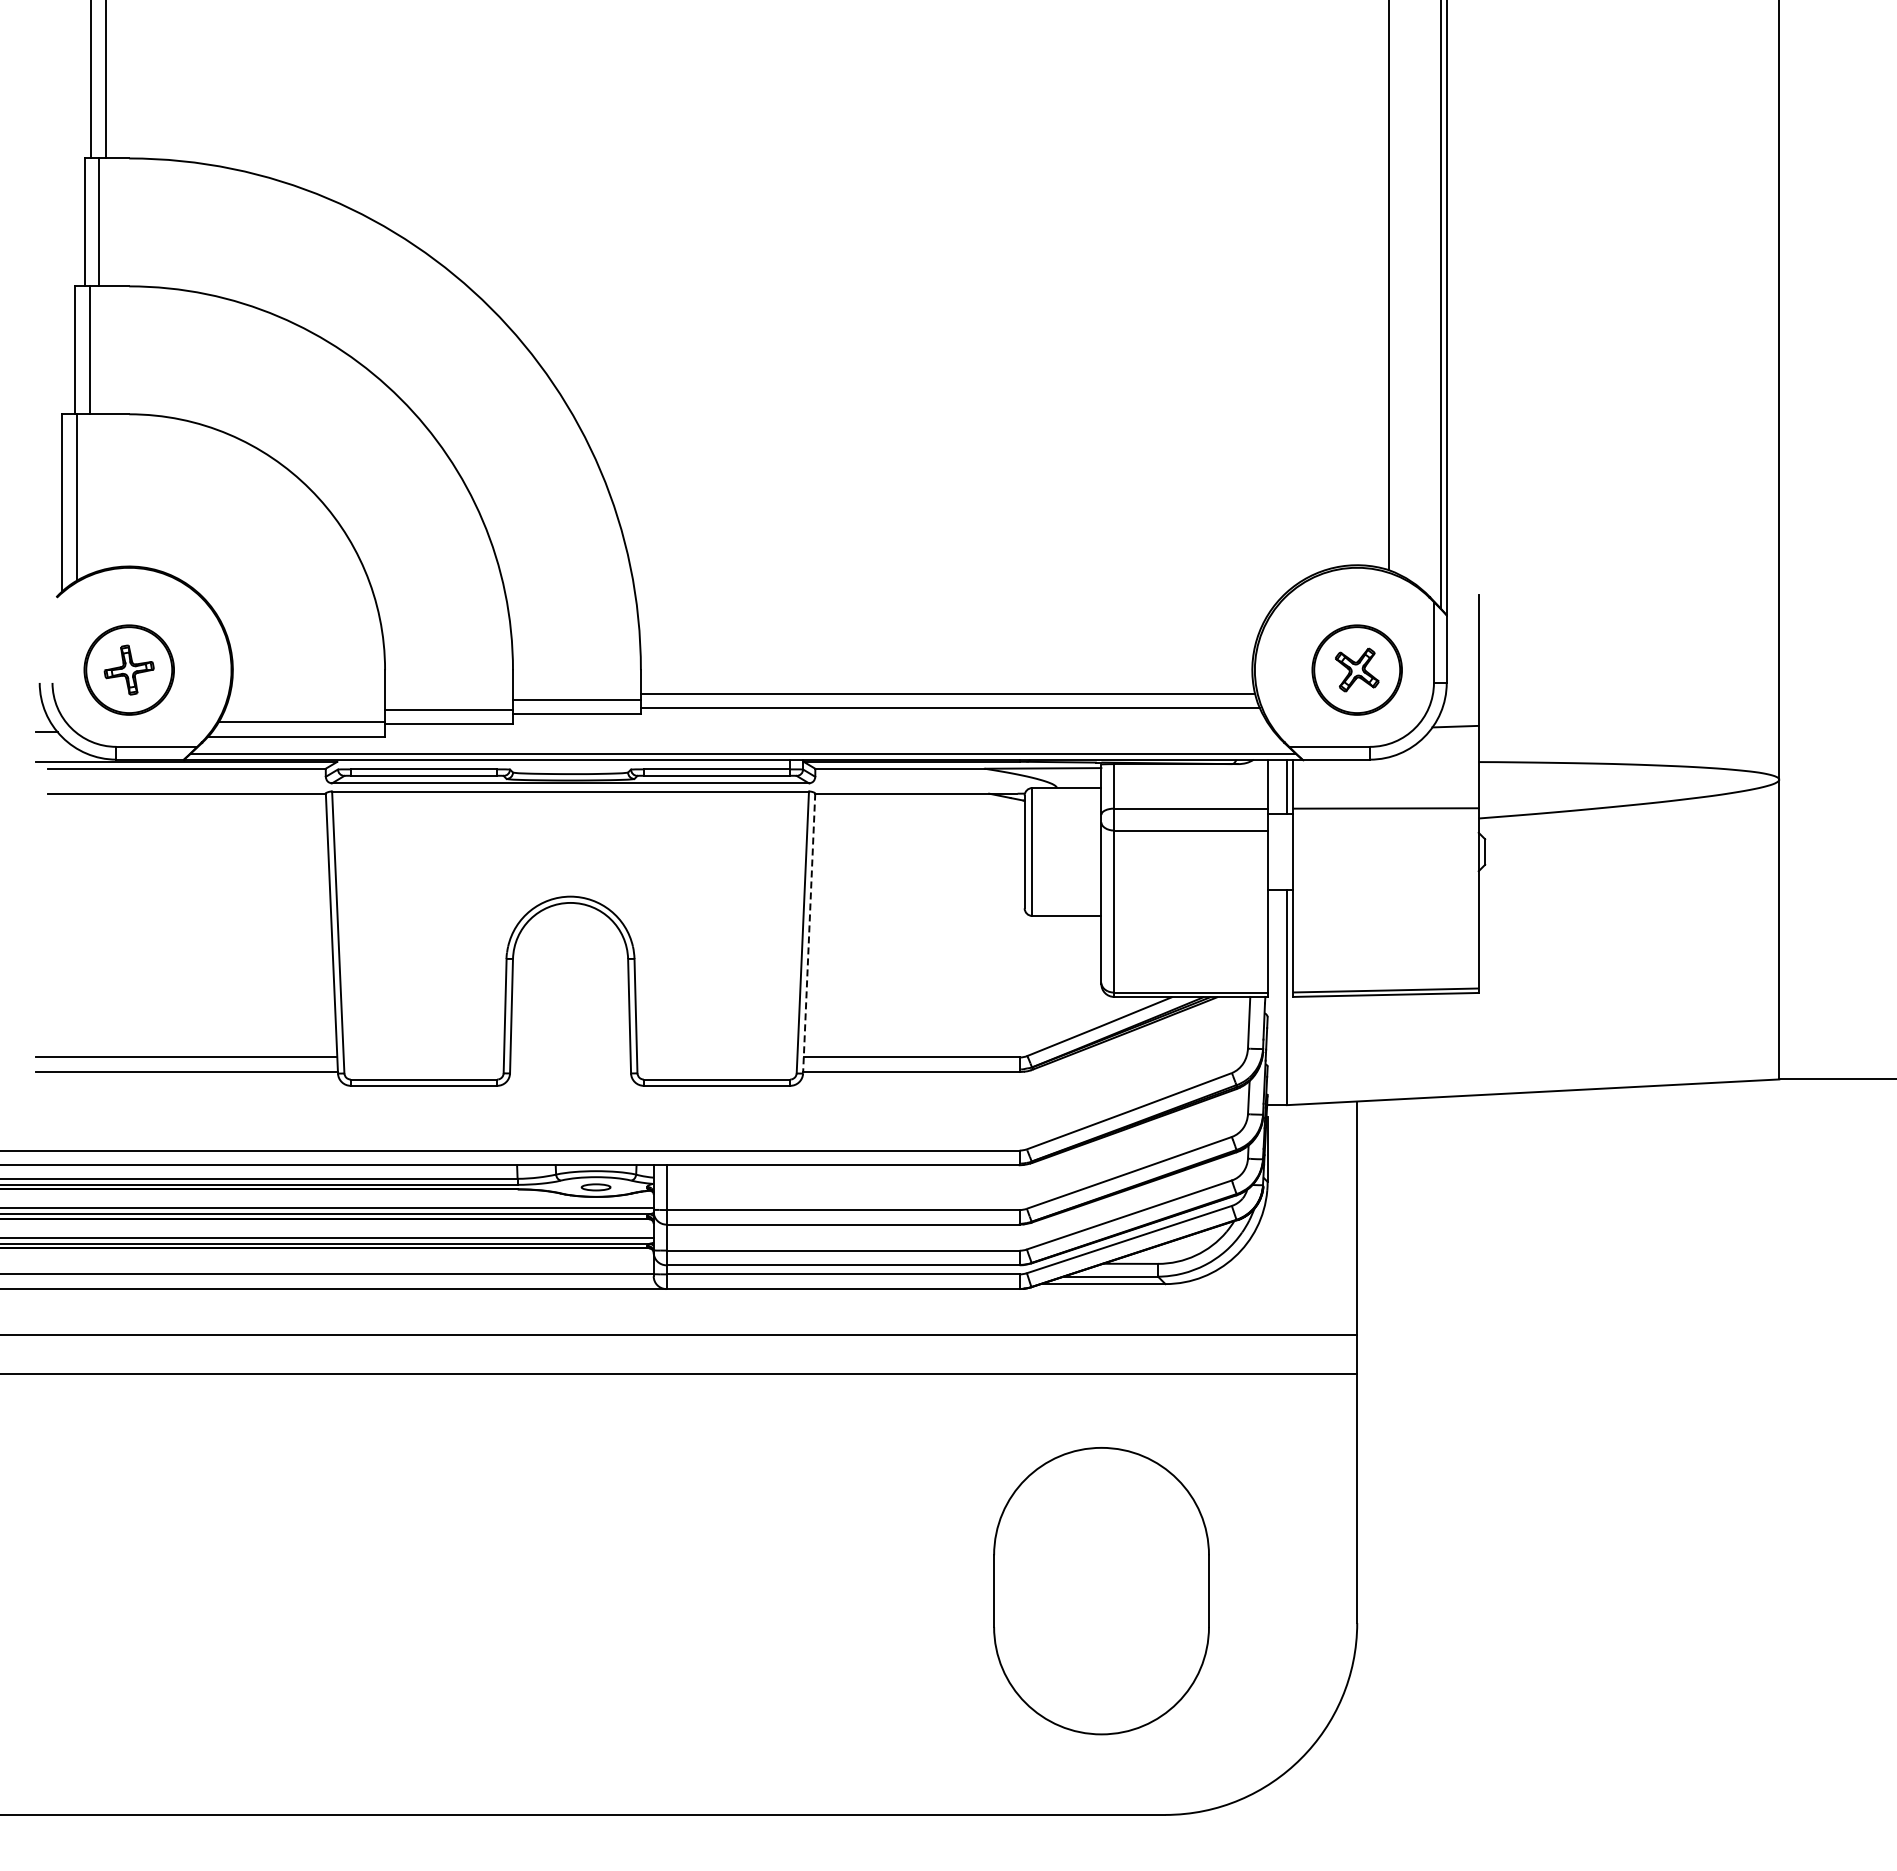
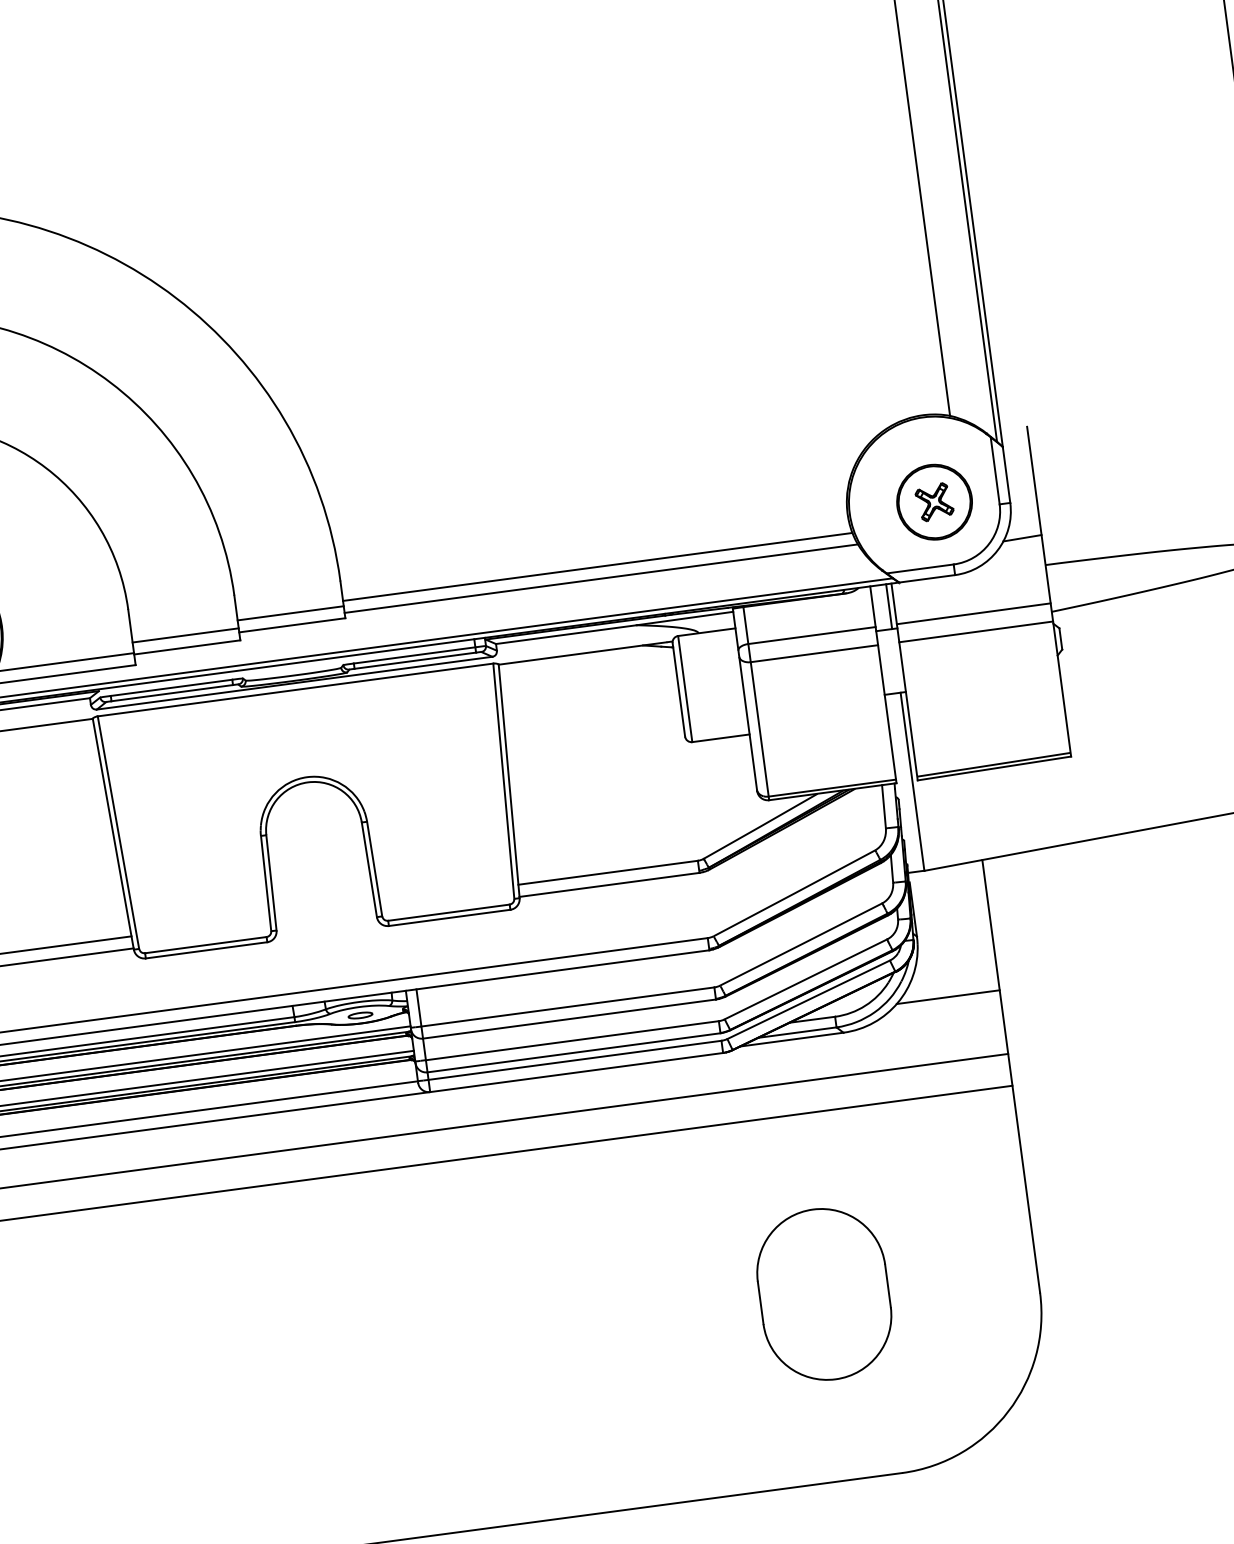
line: (1385, 830) -> (975, 632), added
line: (809, 934) -> (509, 782), dashed -> solid
line: (1295, 1258) -> (948, 997), added
part: (1100, 1590) -> (823, 1294), size x0.71

